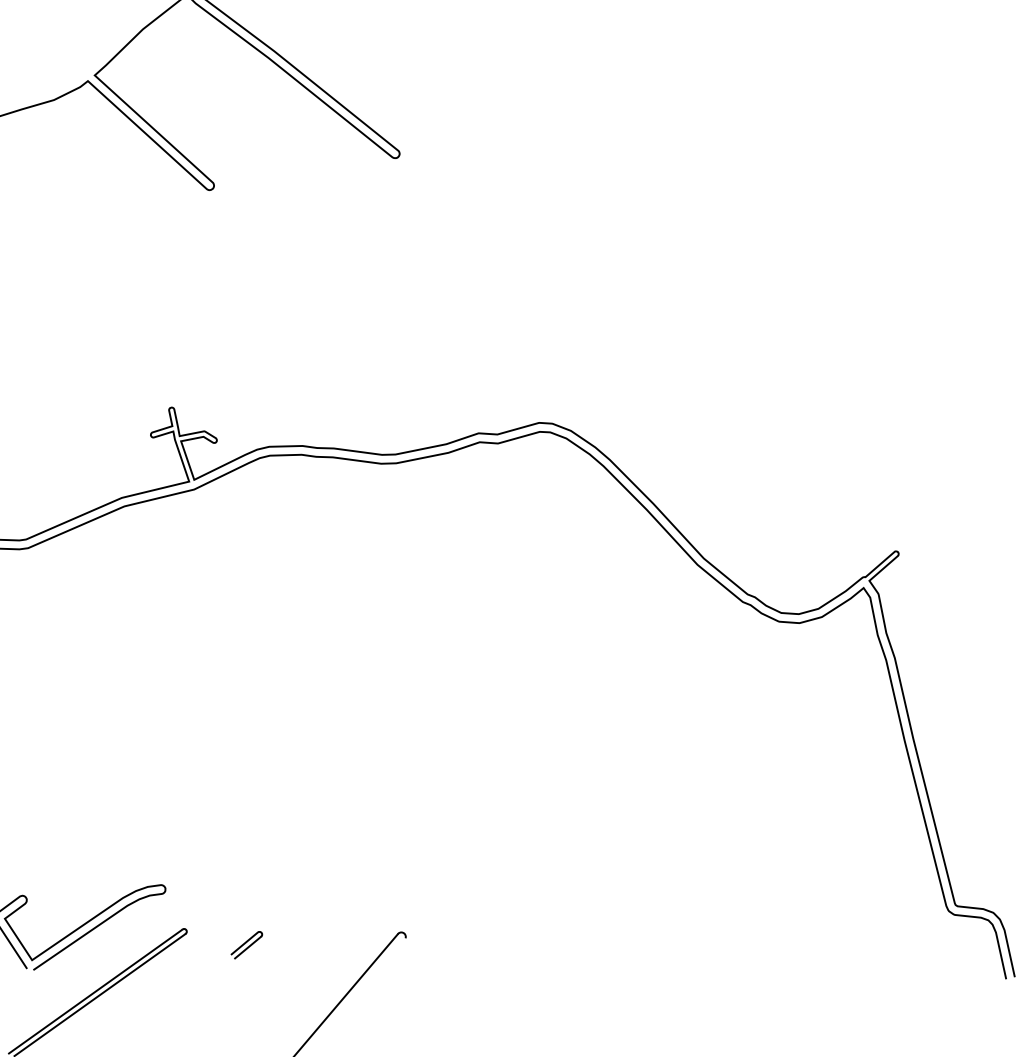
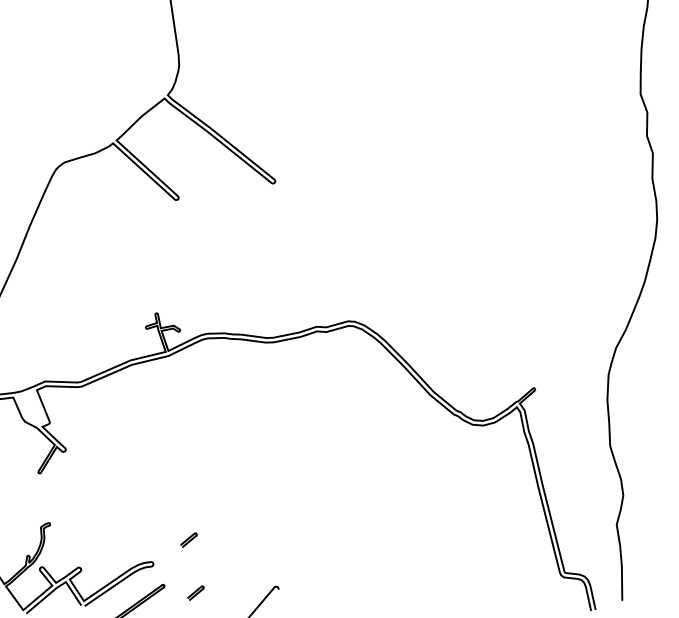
curve: (232, 841) -> (188, 539), added

